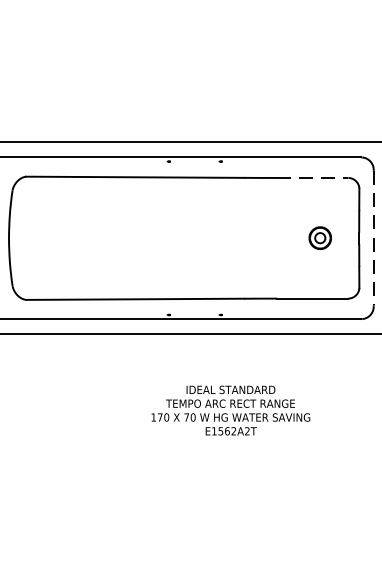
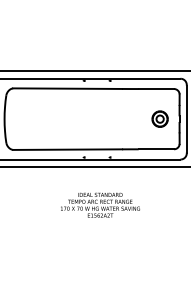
line: (313, 178) -> (156, 89), dashed -> solid
part: (319, 236) -> (159, 118), size x1.43
line: (373, 238) -> (186, 119), dashed -> solid
text: (231, 409) -> (100, 204), moved

